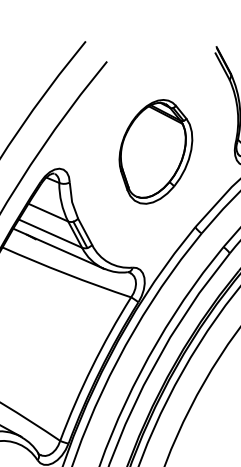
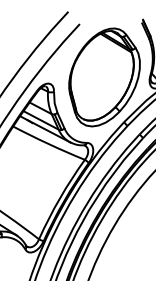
part: (156, 151) -> (104, 77), size x1.67

